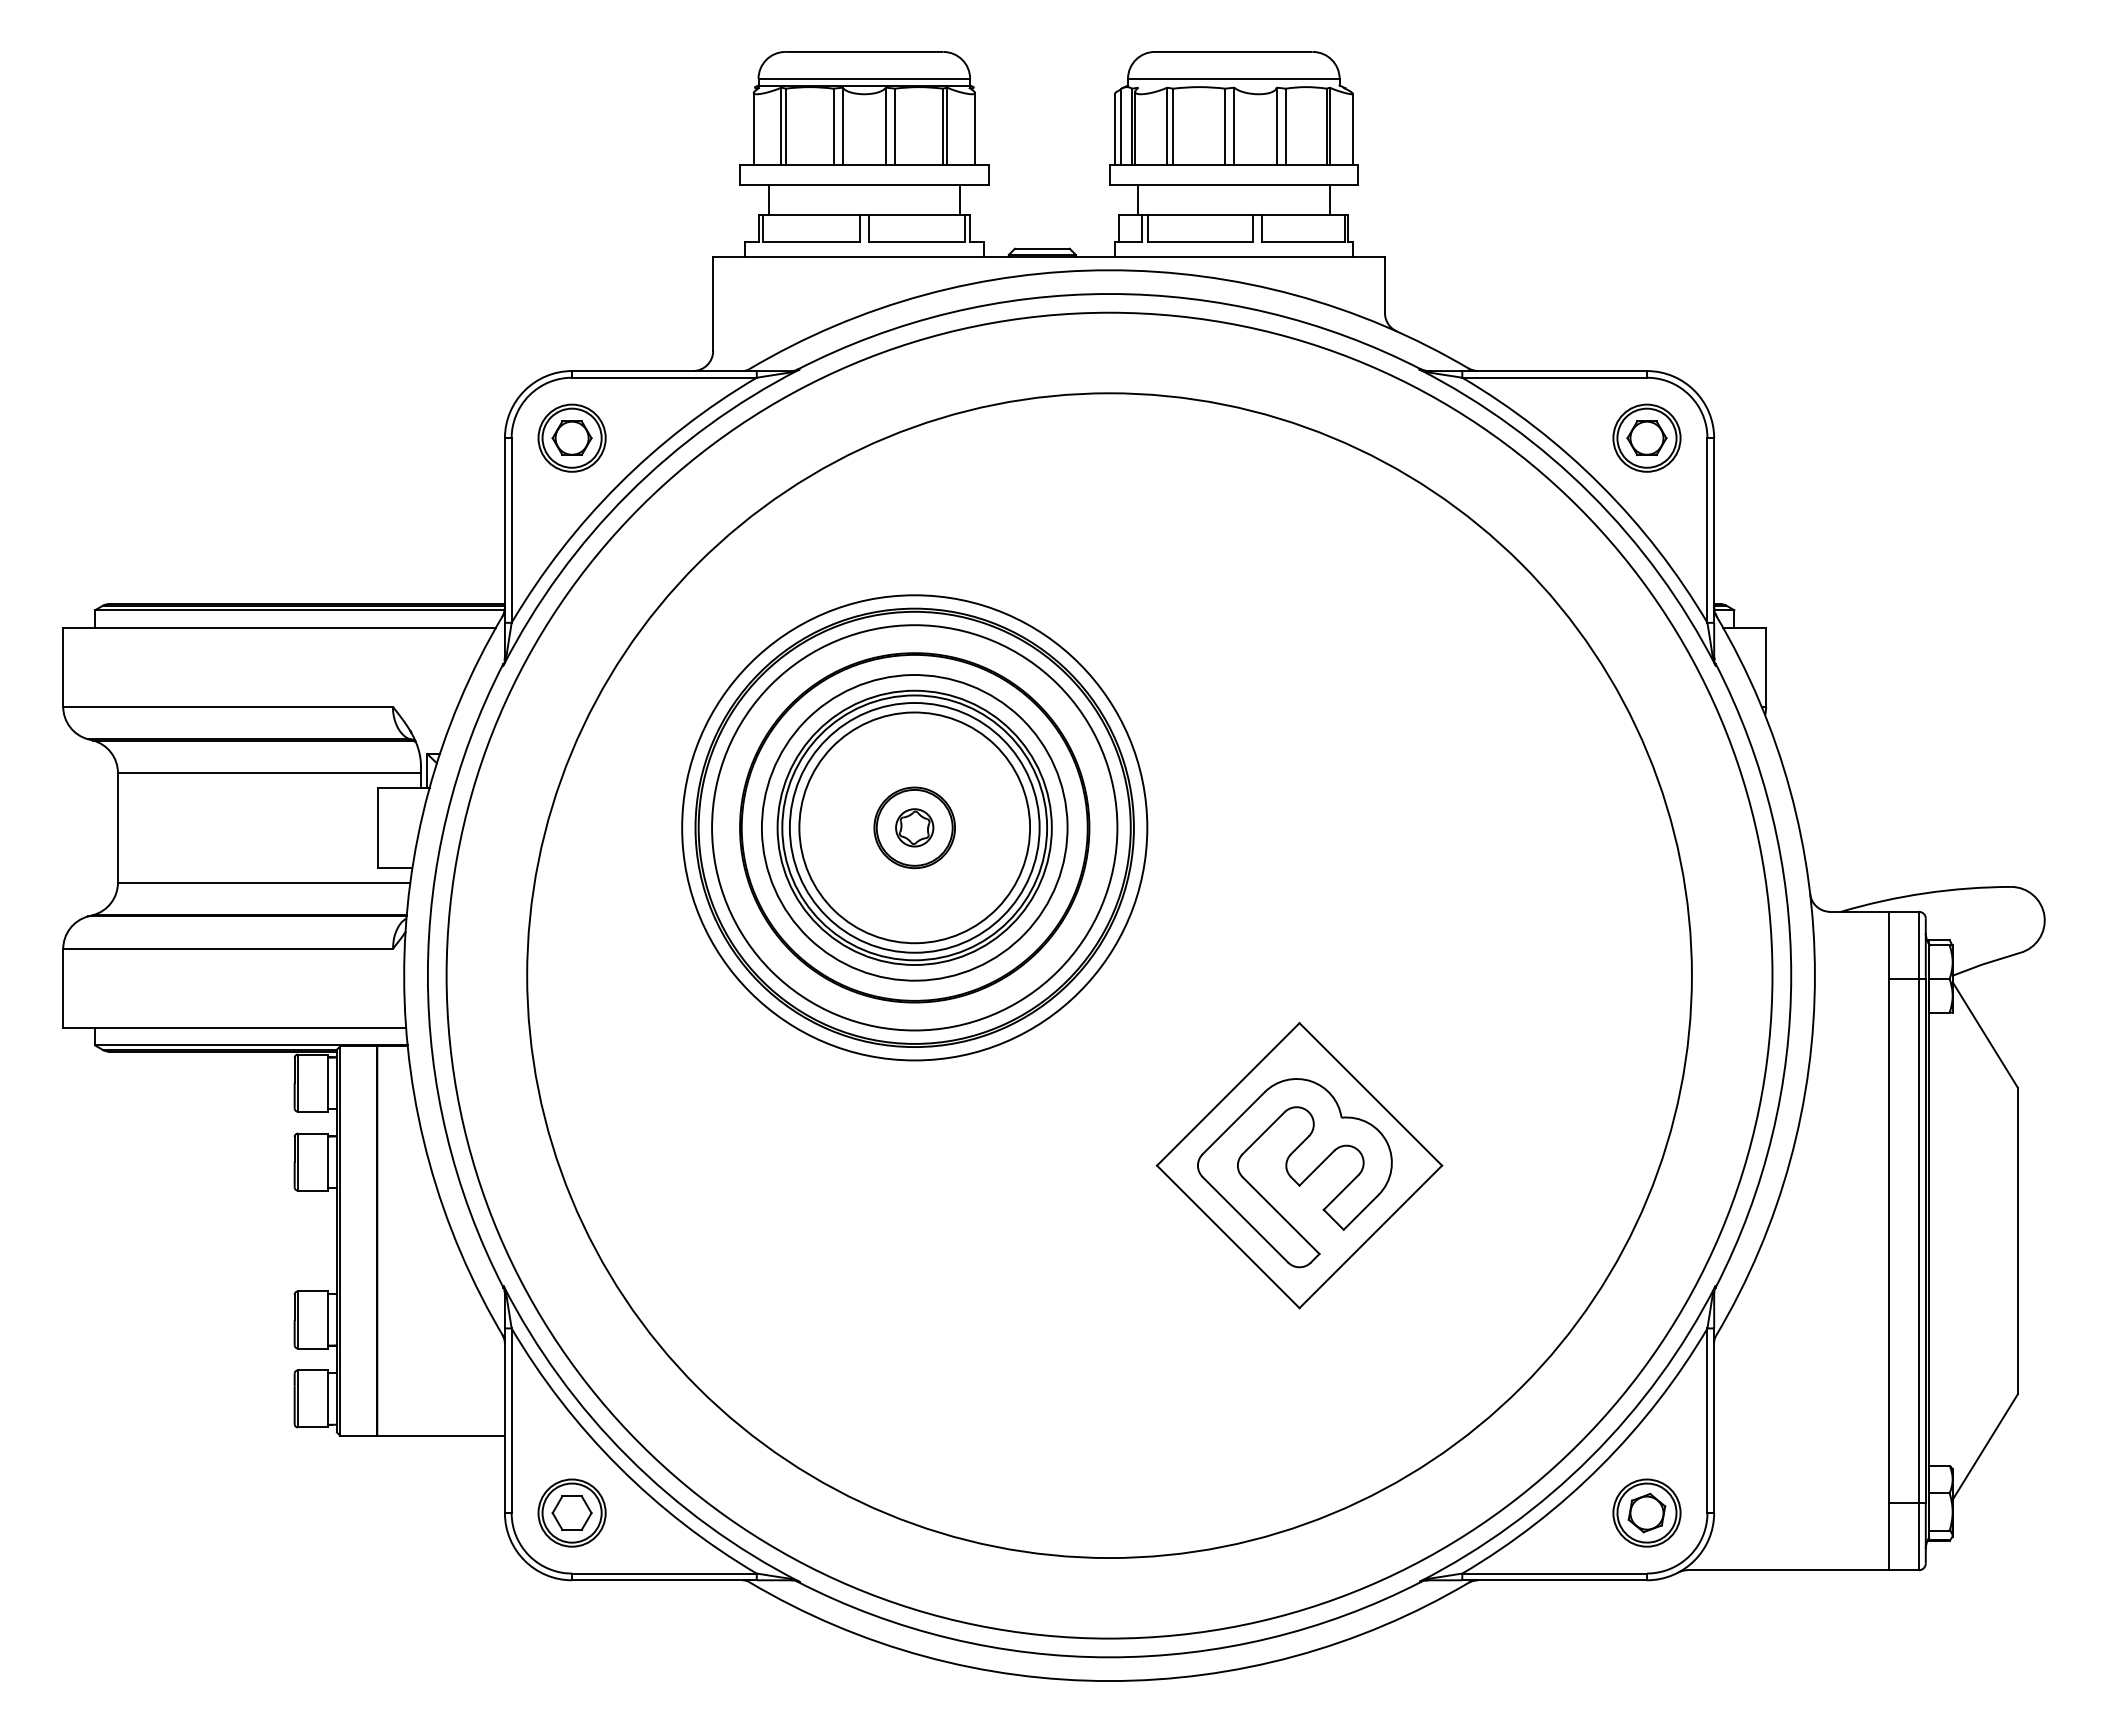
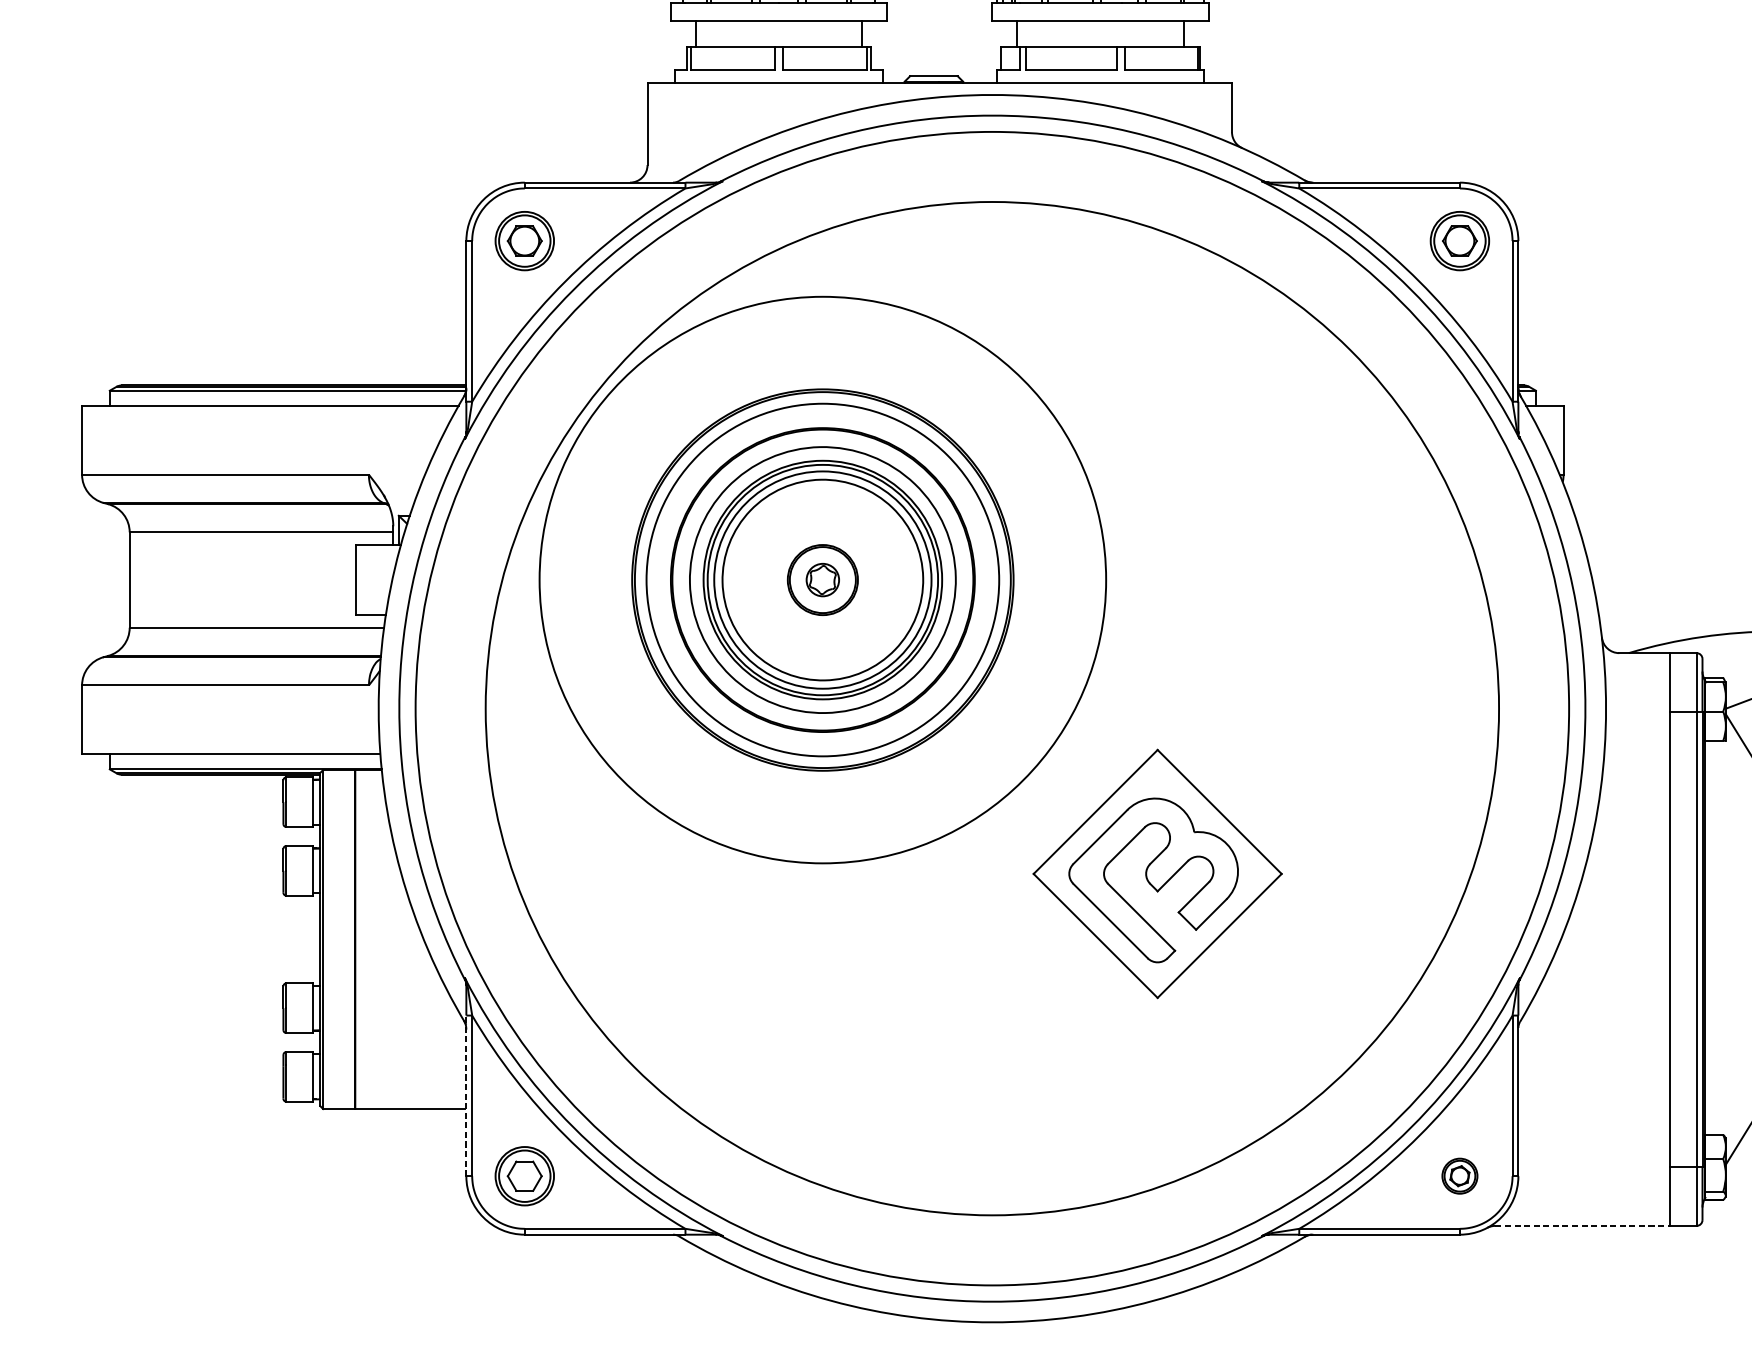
circle: (914, 827) -> (822, 579), size x1.4
line: (504, 1420) -> (465, 1095), solid -> dashed
part: (1646, 1512) -> (1459, 1175), size x0.6
line: (1788, 1570) -> (1583, 1226), solid -> dashed

